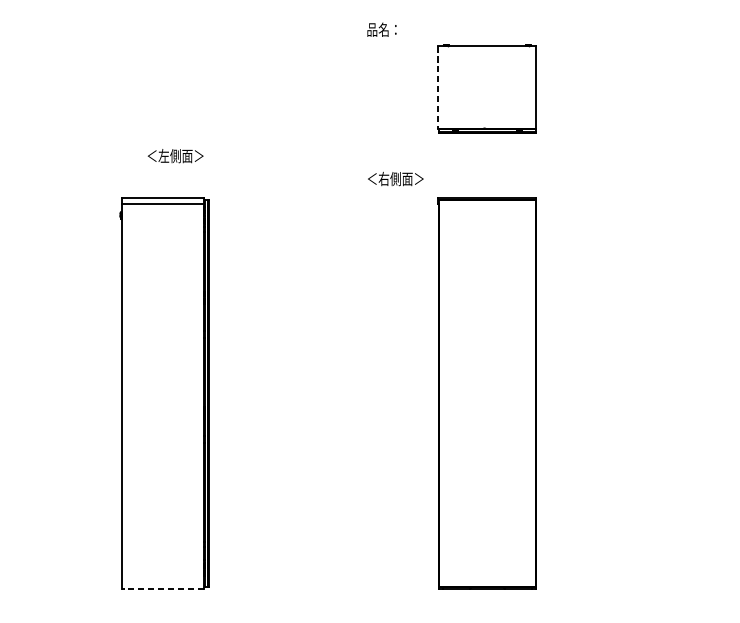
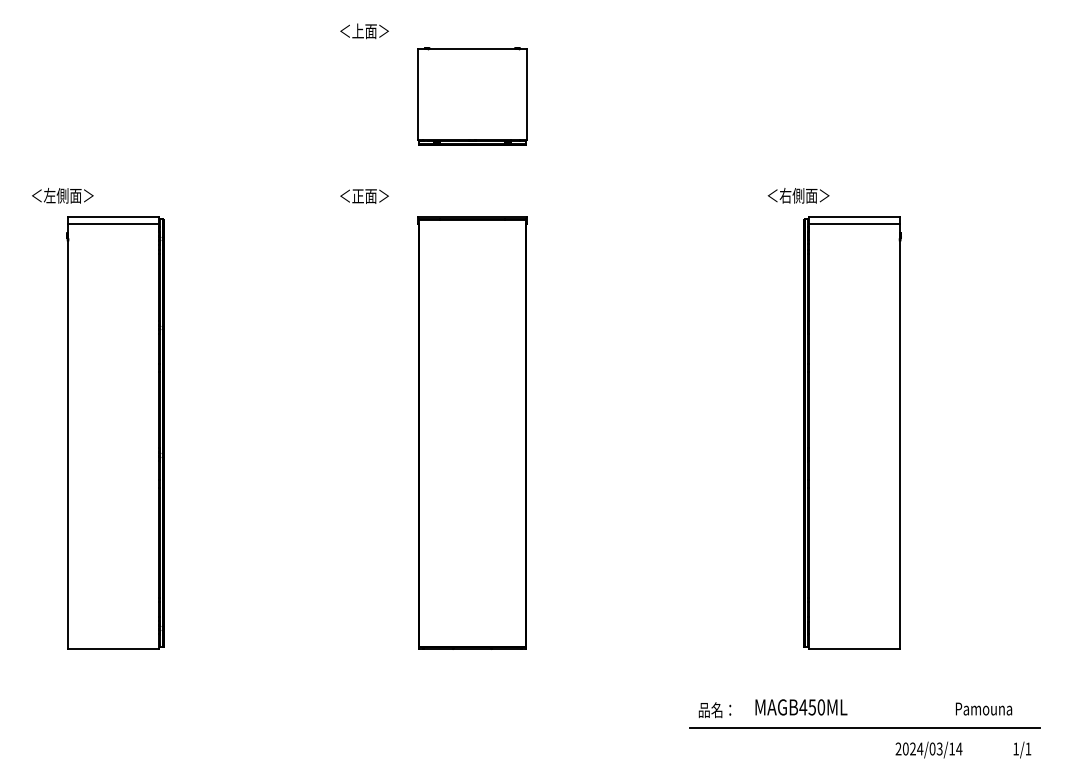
text: (388, 30) -> (363, 31), 品名： -> ＜上面＞
line: (438, 87) -> (418, 94), dashed -> solid
text: (175, 155) -> (62, 195), moved
text: (400, 178) -> (376, 195), ＜右側面＞ -> ＜正面＞
line: (162, 589) -> (113, 649), dashed -> solid

